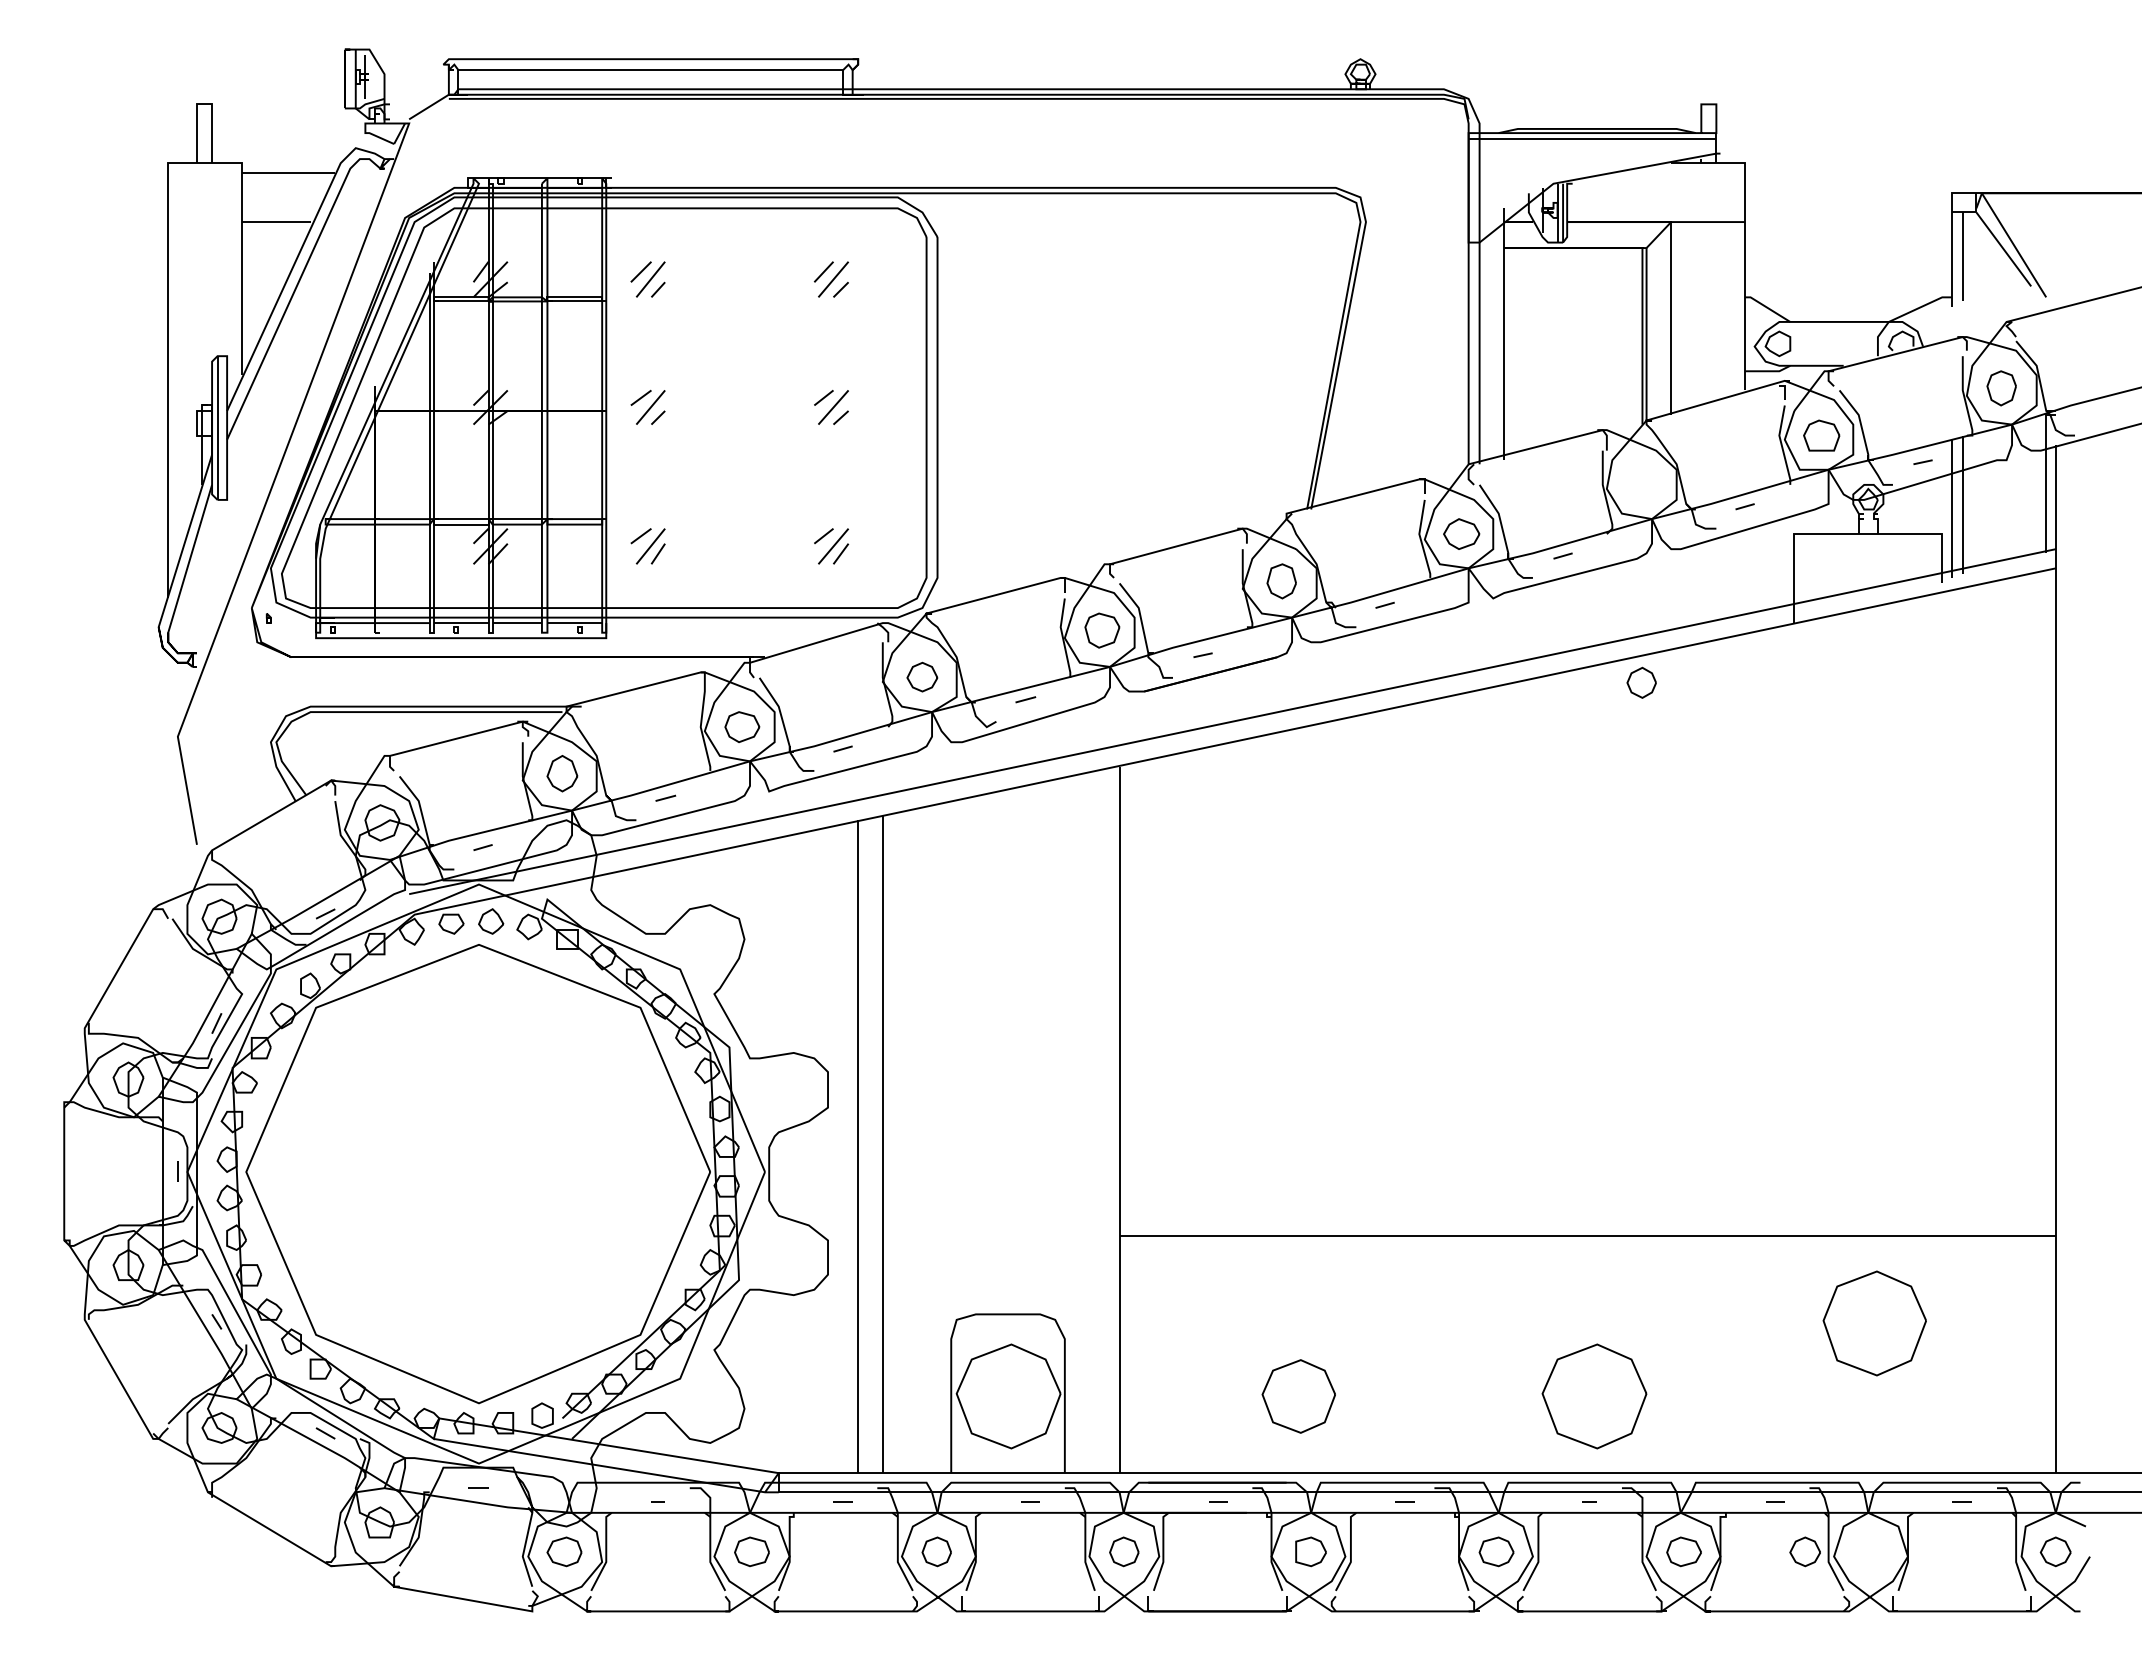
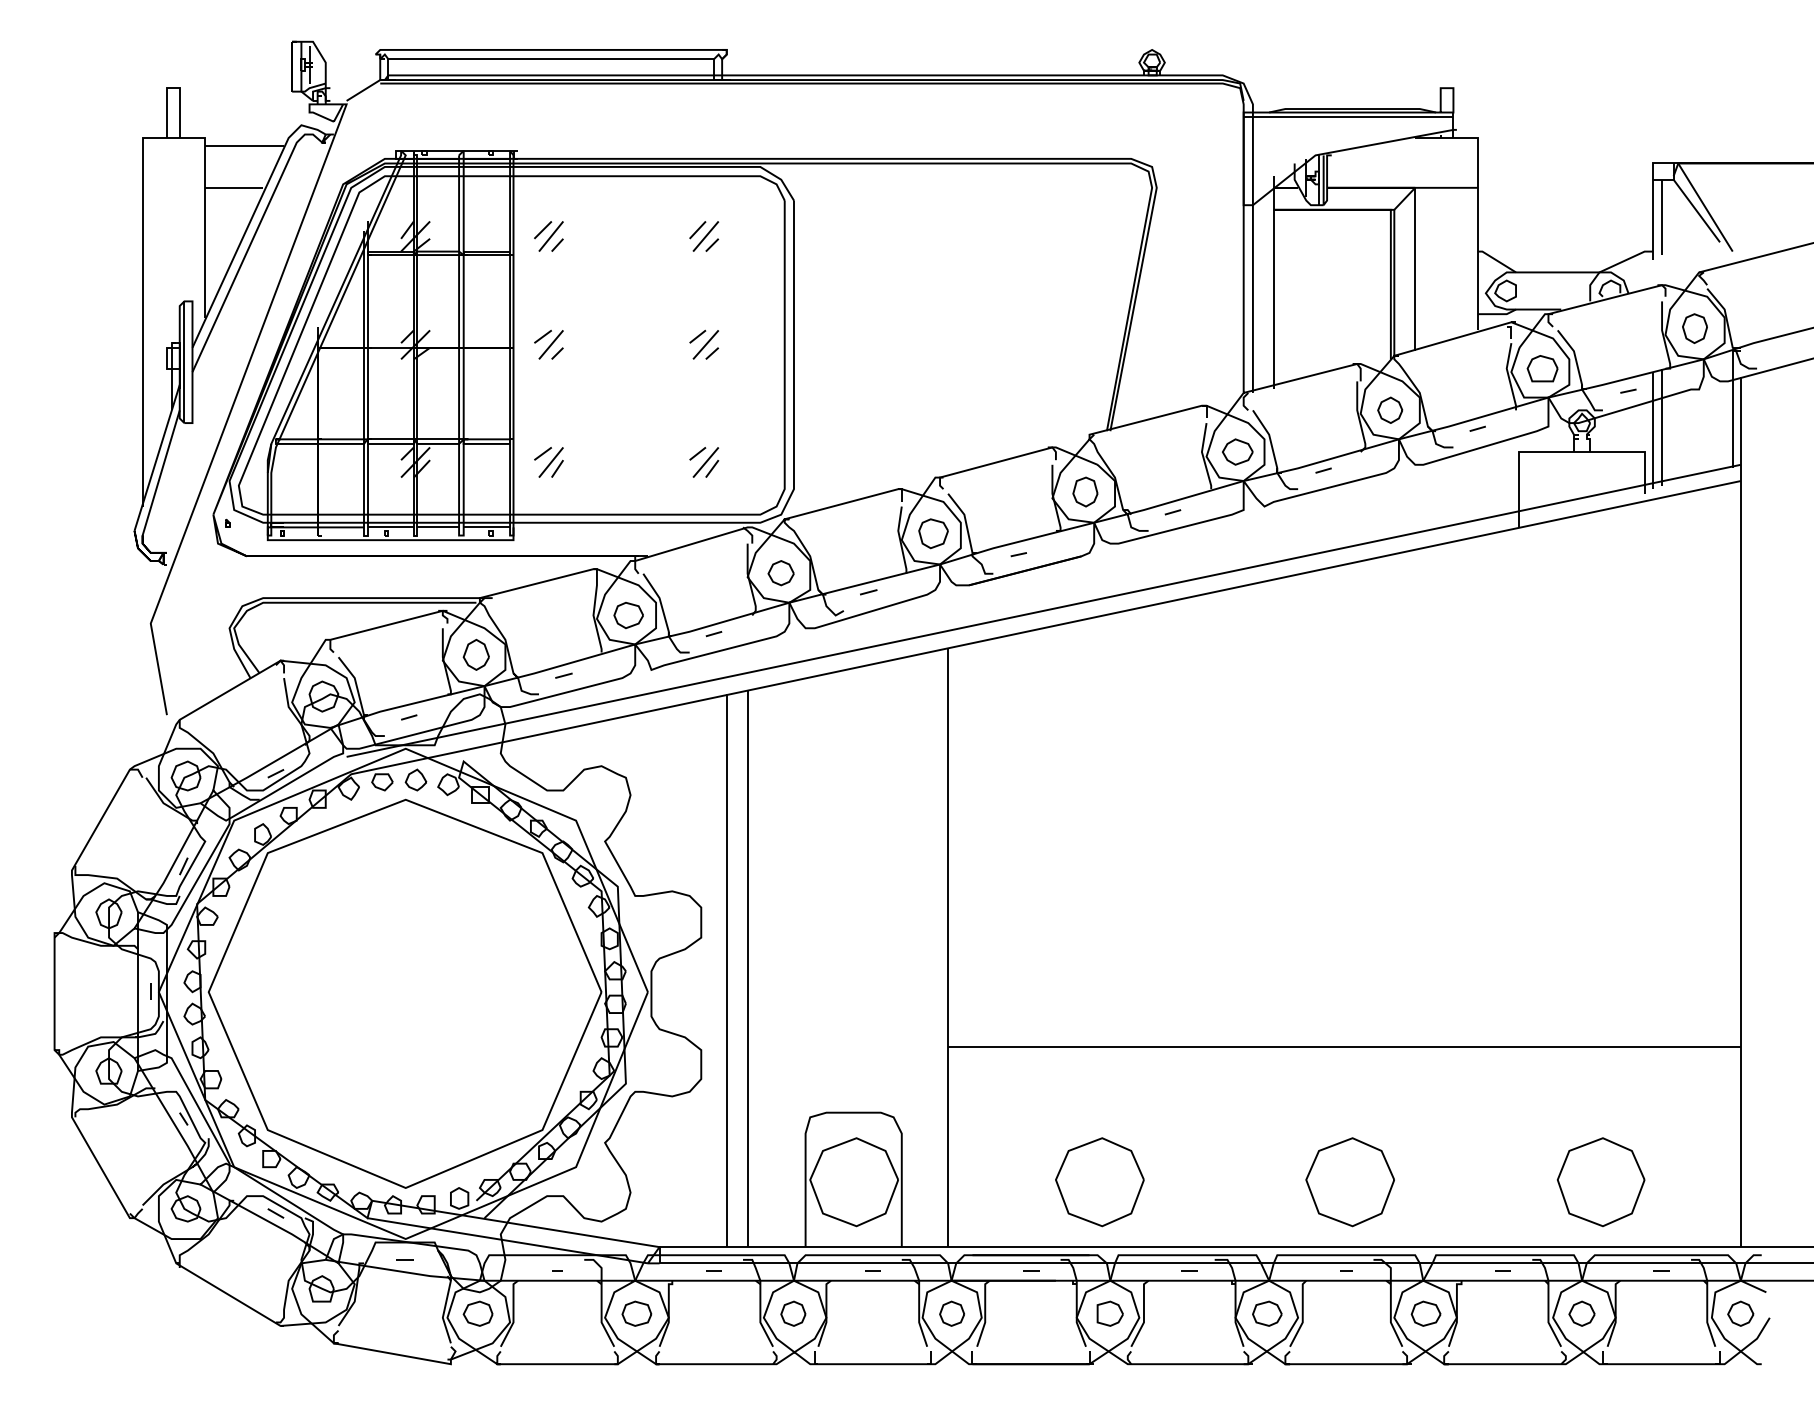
part: (1641, 682) -> (1390, 410), moved
part: (1874, 1323) -> (1600, 1182), moved
part: (1298, 1396) -> (1099, 1182), size x1.43
part: (1804, 1551) -> (1581, 1313), moved

